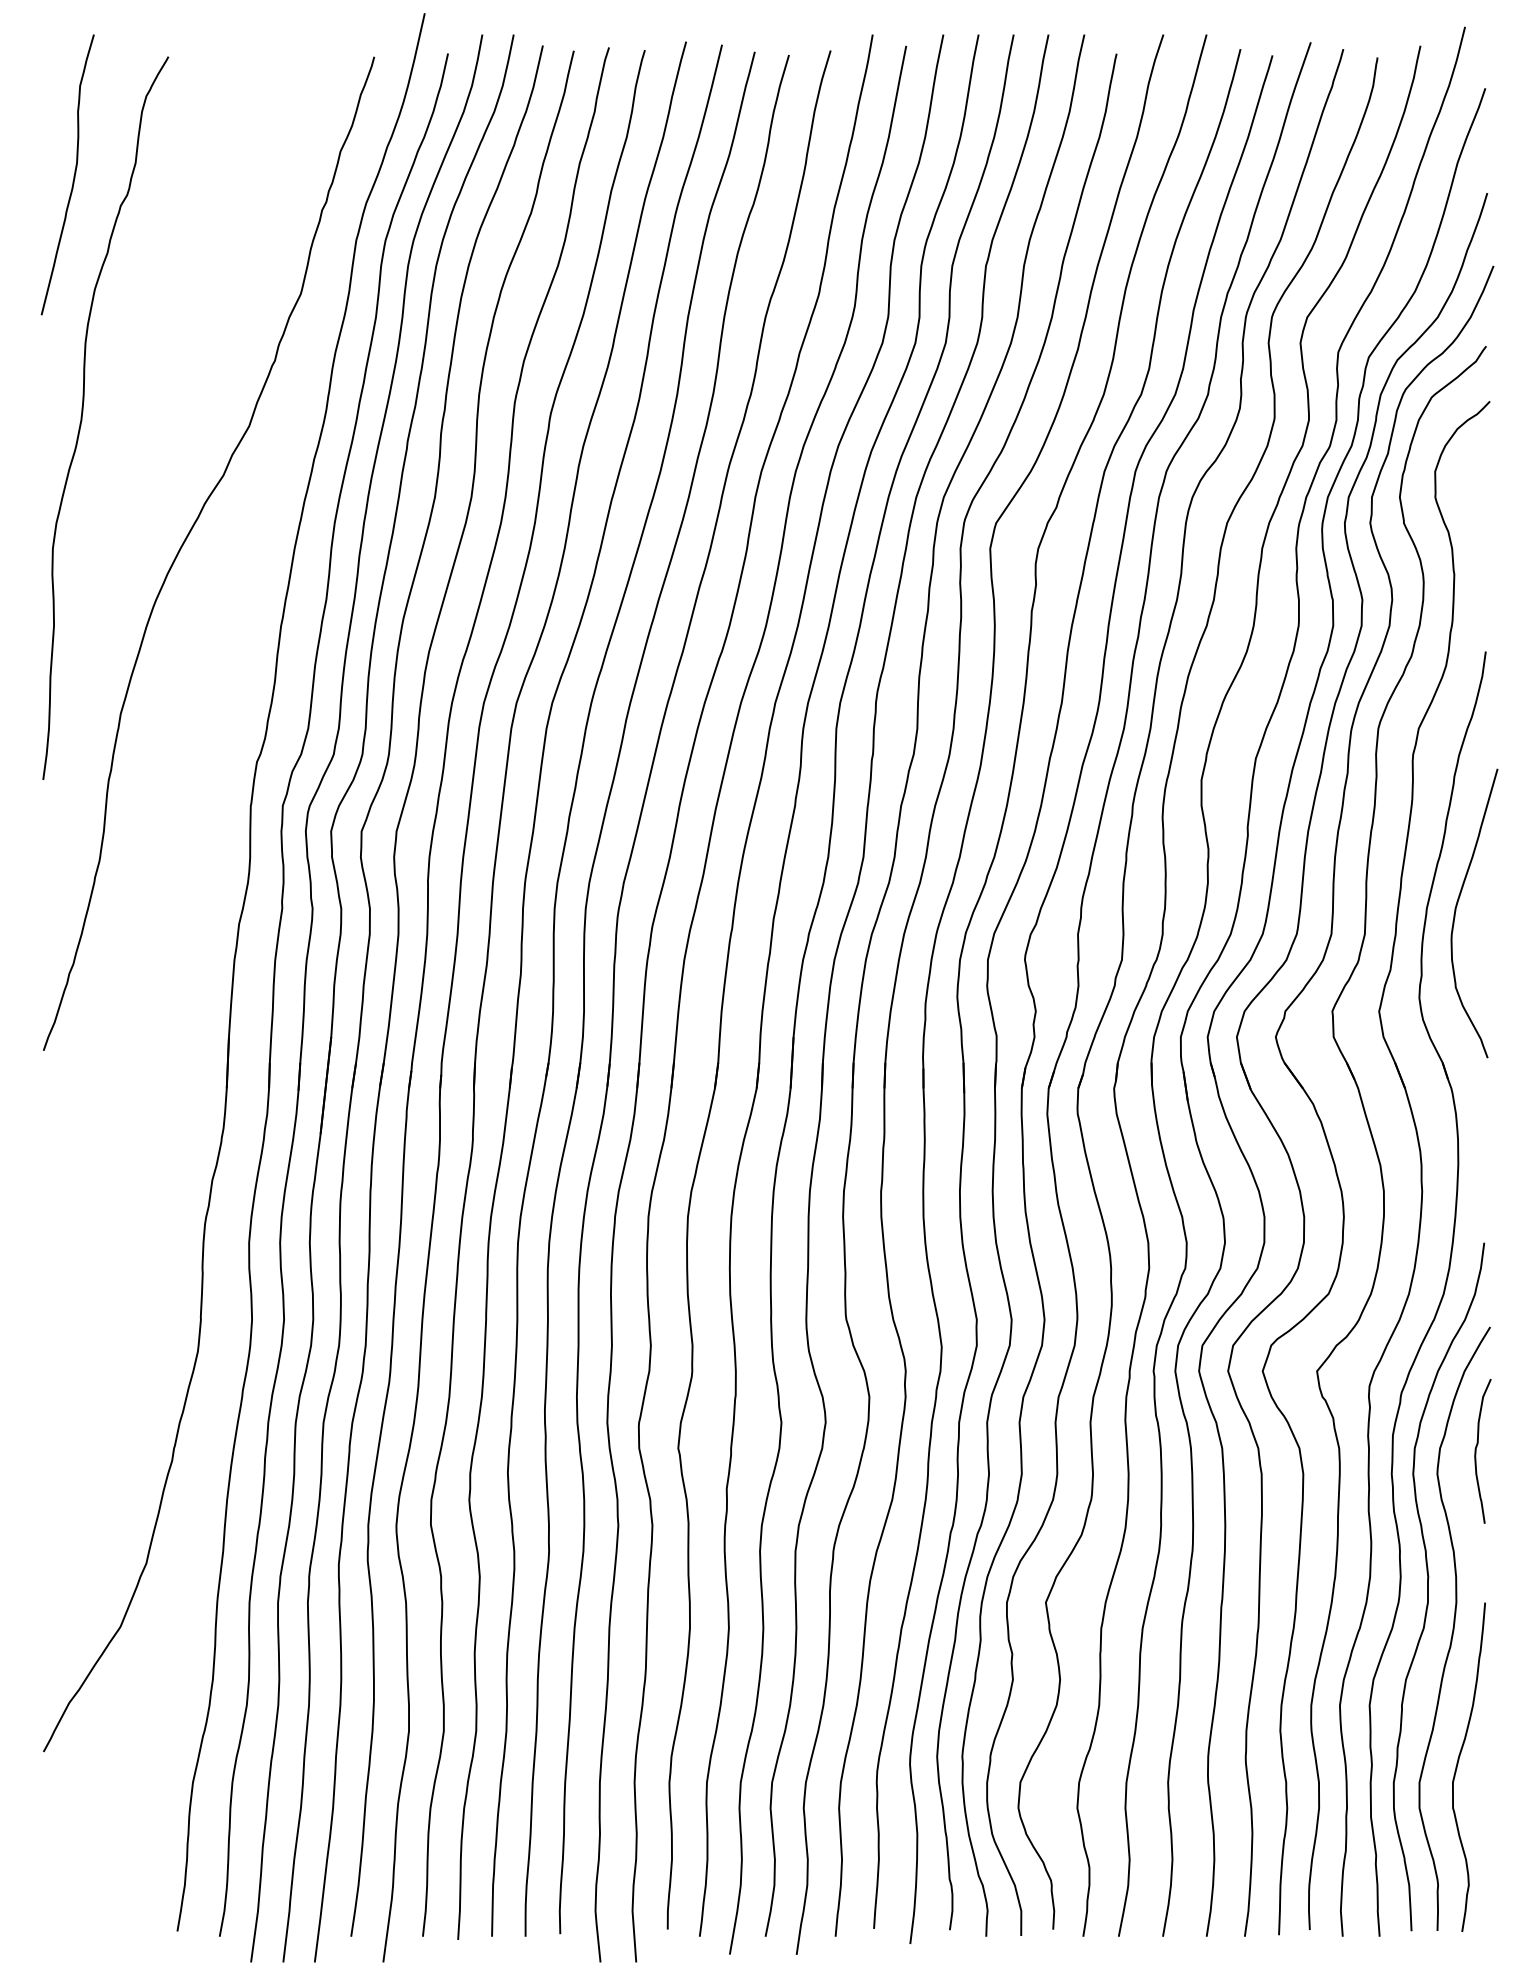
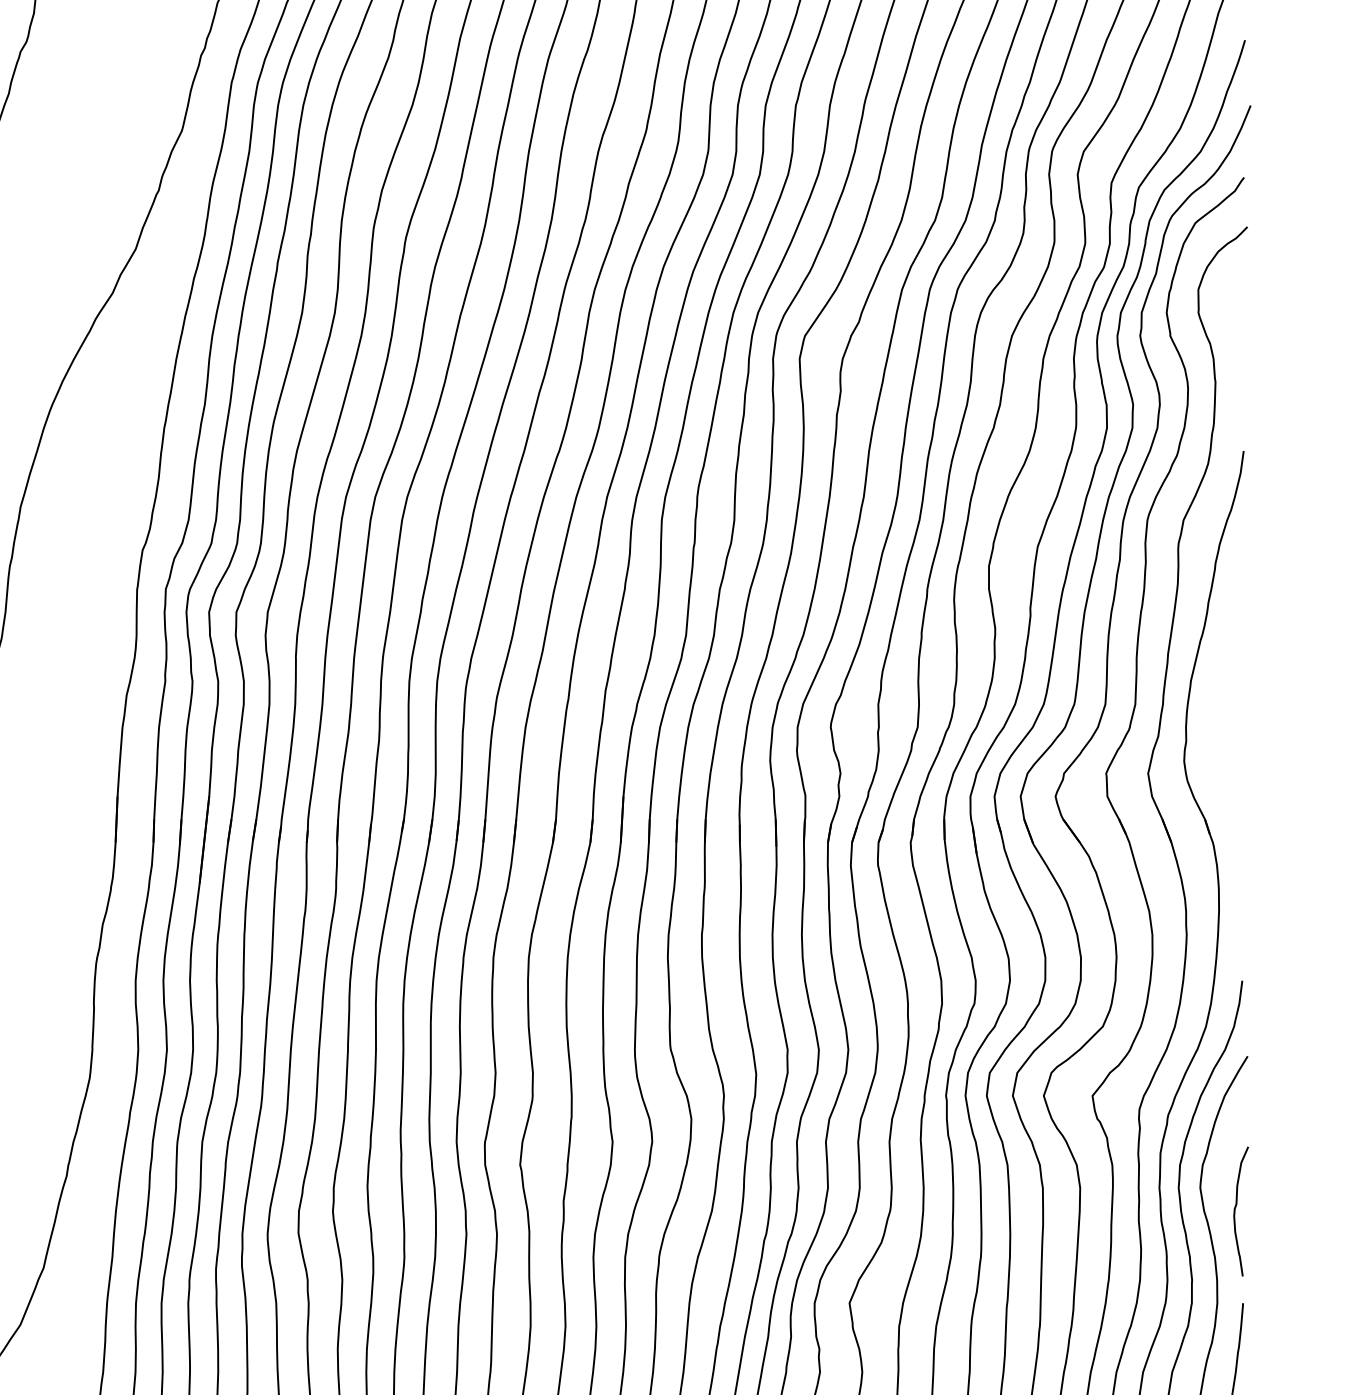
curve: (1456, 911) -> (1217, 683), removed
curve: (1476, 1451) -> (1235, 1211), moved

